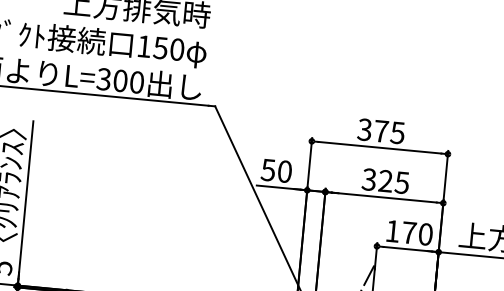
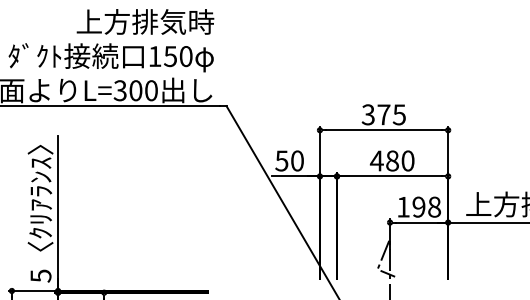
text: (384, 180) -> (391, 160), 325 -> 480
text: (417, 232) -> (426, 206), 170 -> 198

